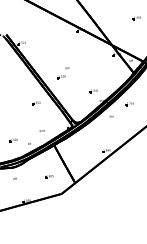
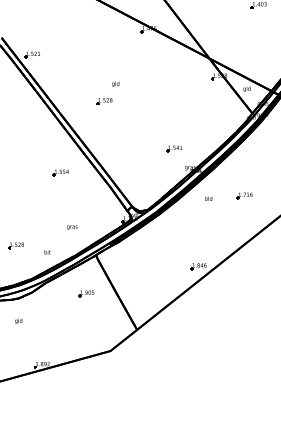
part: (63, 73) -> (108, 94), moved
part: (129, 104) -> (243, 196), moved
part: (49, 176) -> (86, 293), moved

